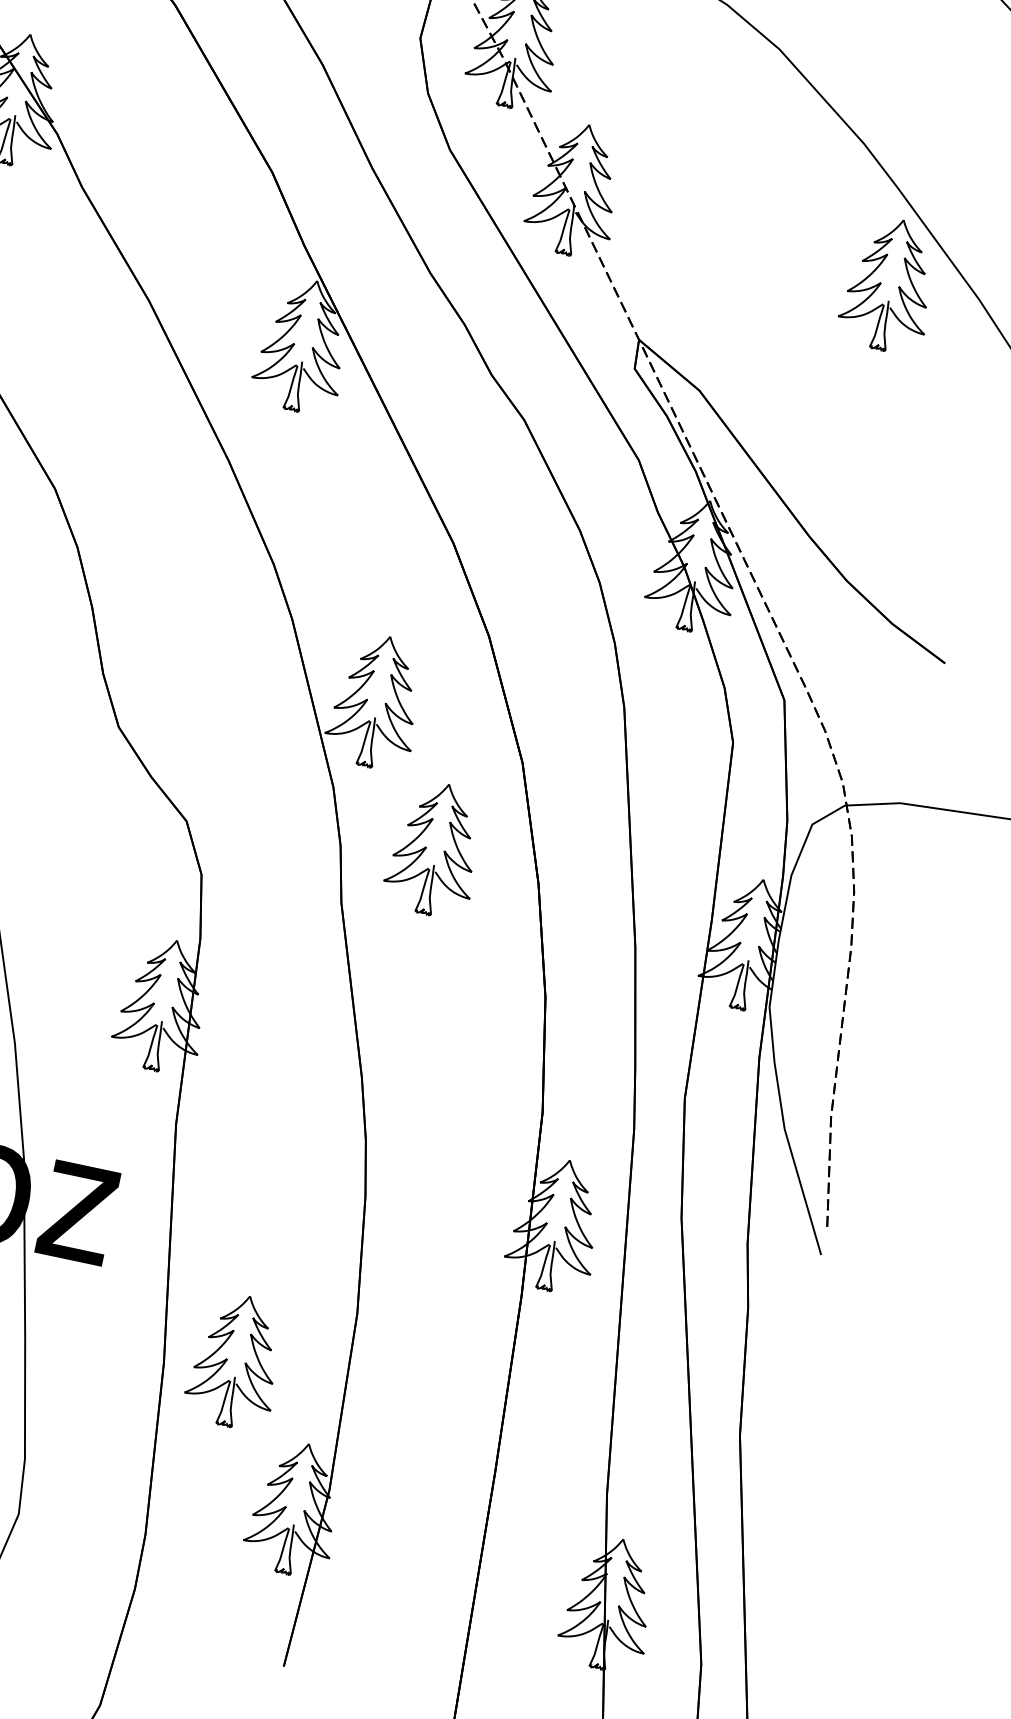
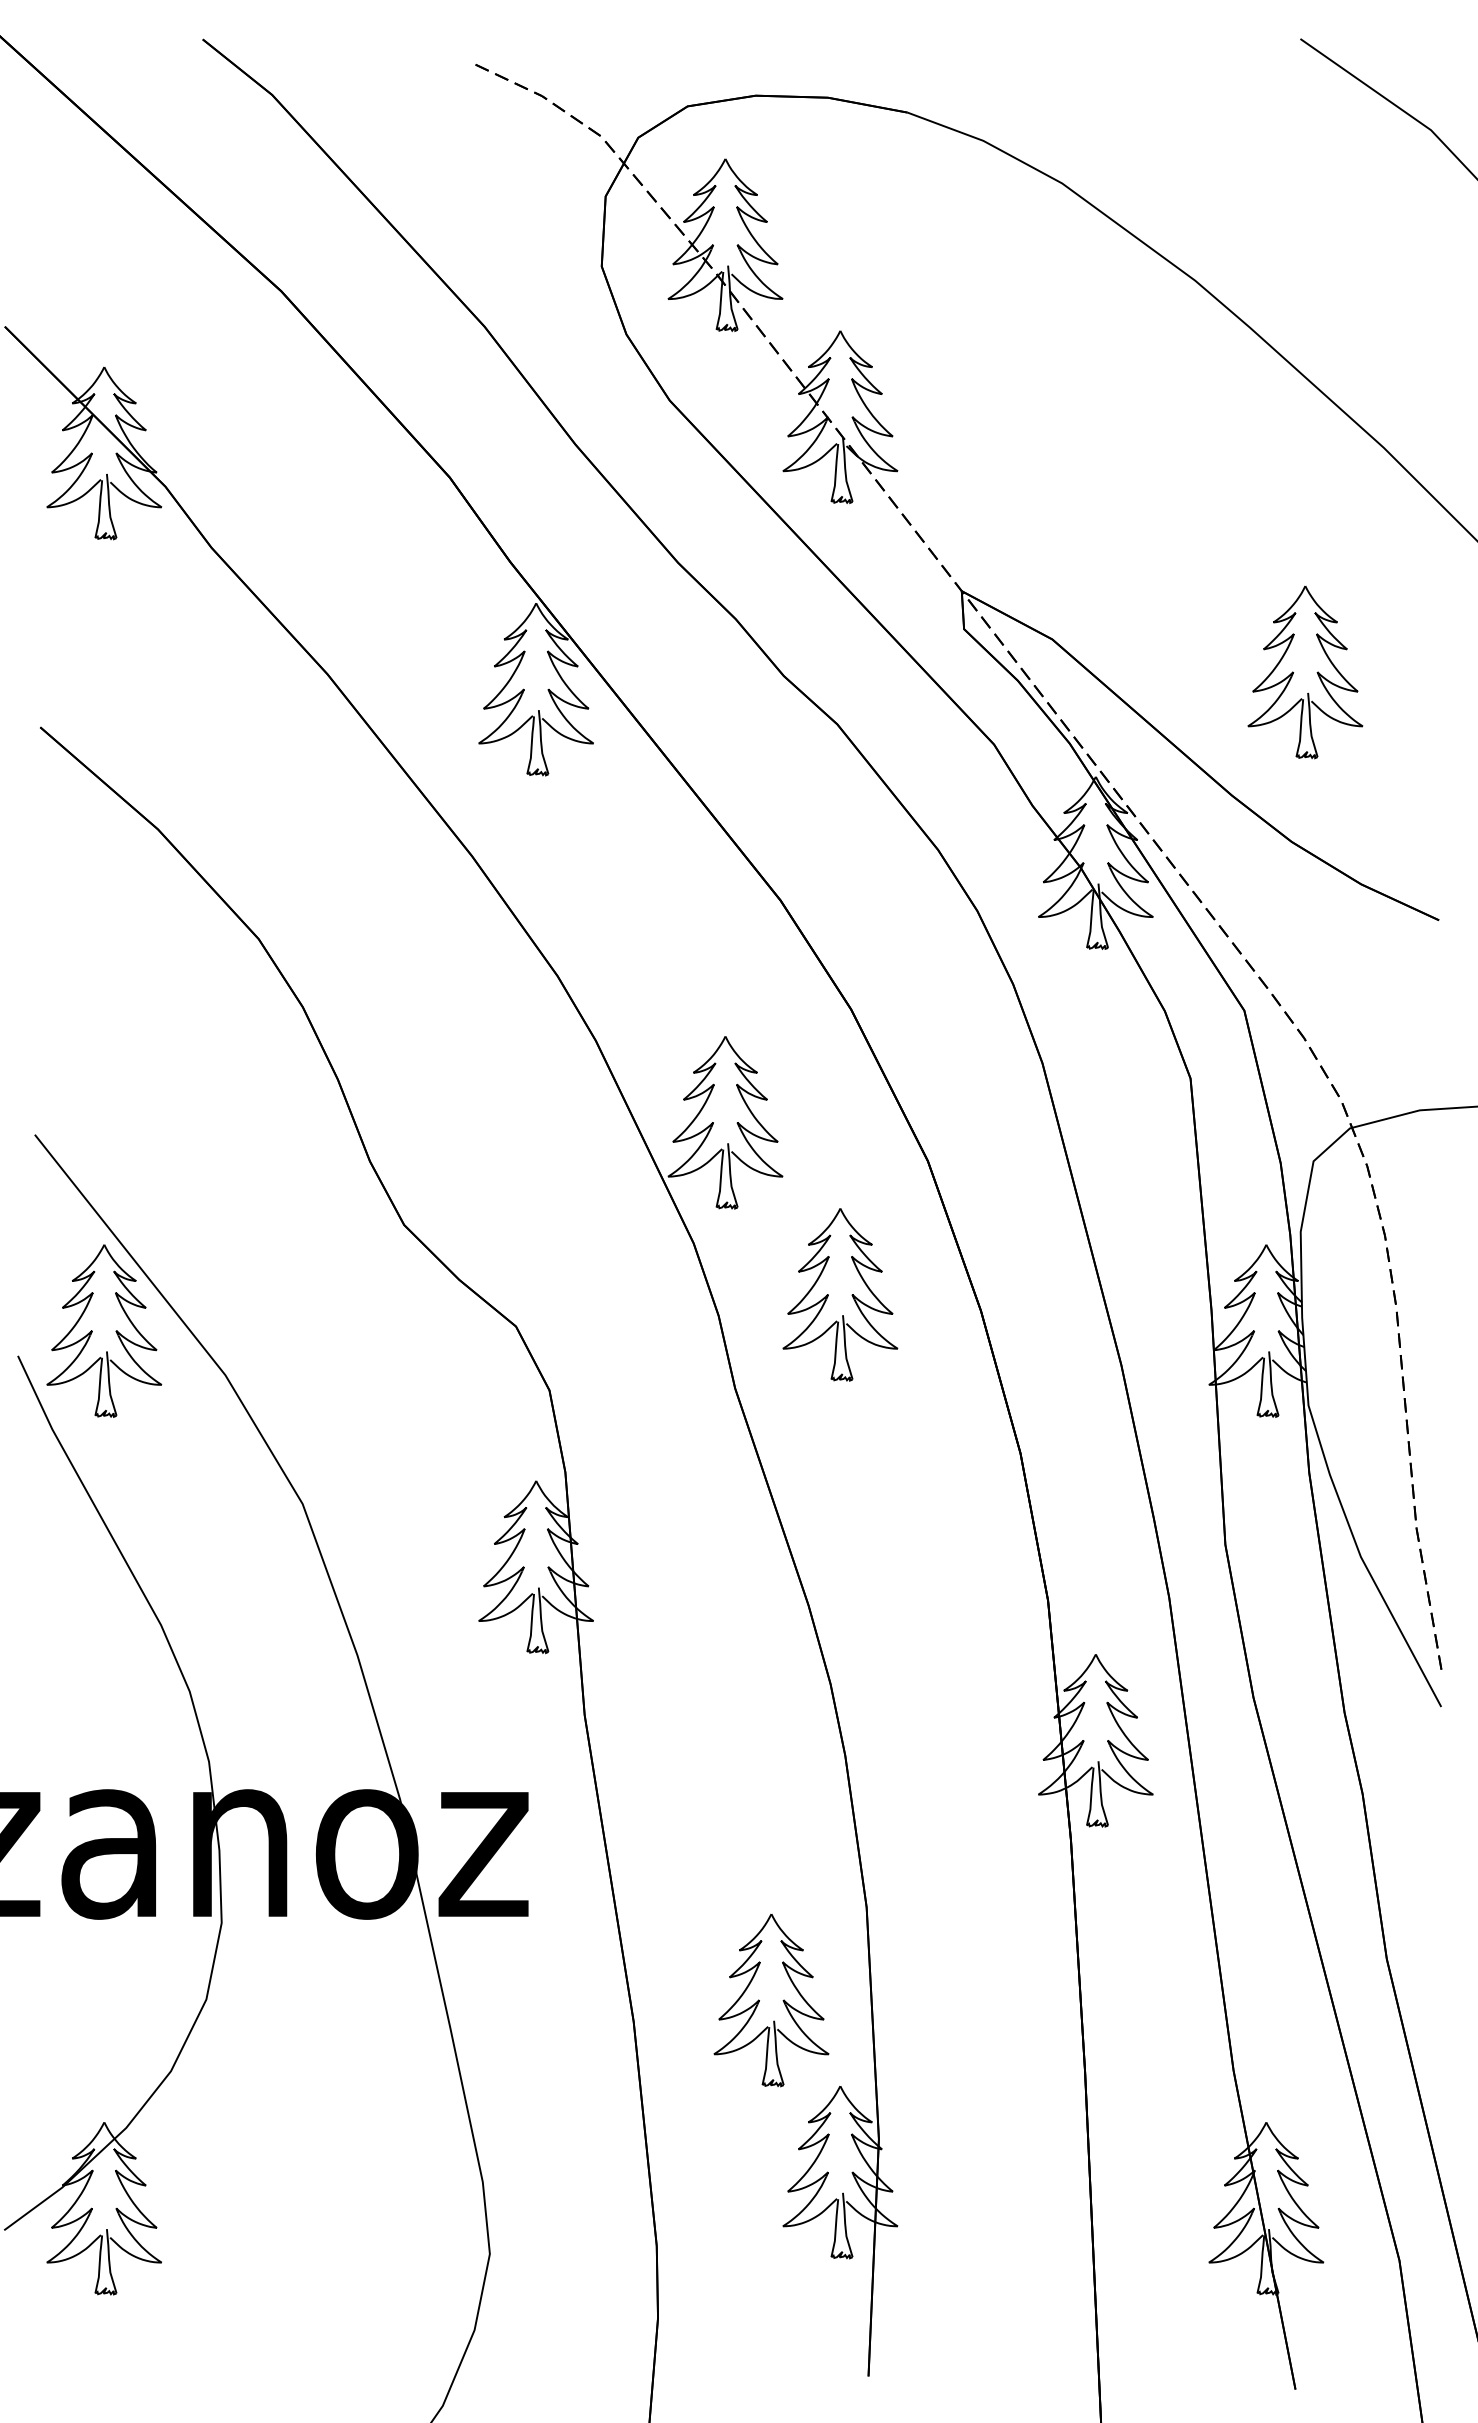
part: (898, 286) -> (1316, 672), moved
part: (244, 1363) -> (782, 2000), moved

